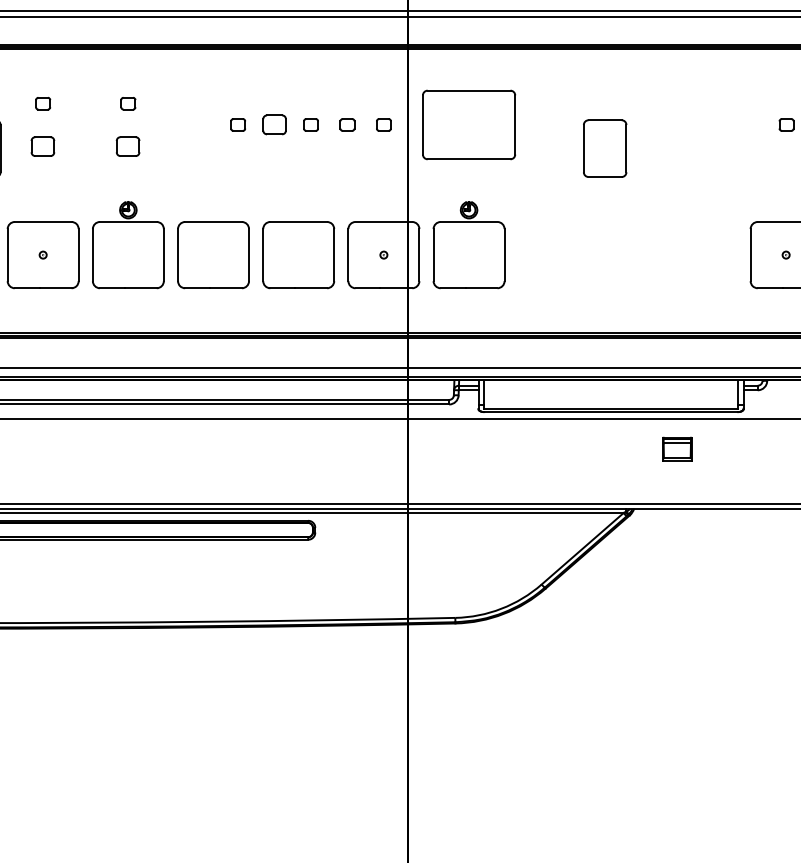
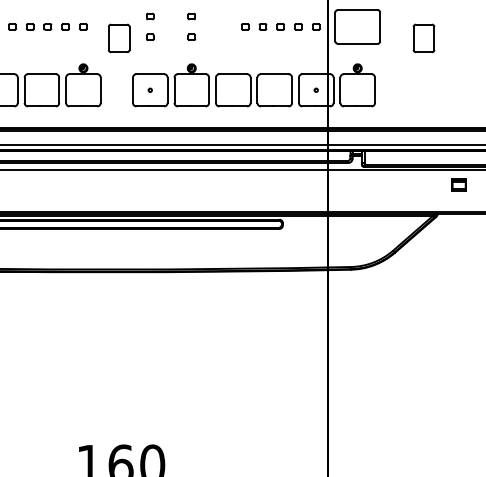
part: (273, 124) -> (262, 26), size x0.62
part: (43, 144) -> (150, 36), size x0.62
part: (127, 144) -> (191, 36), size x0.62

